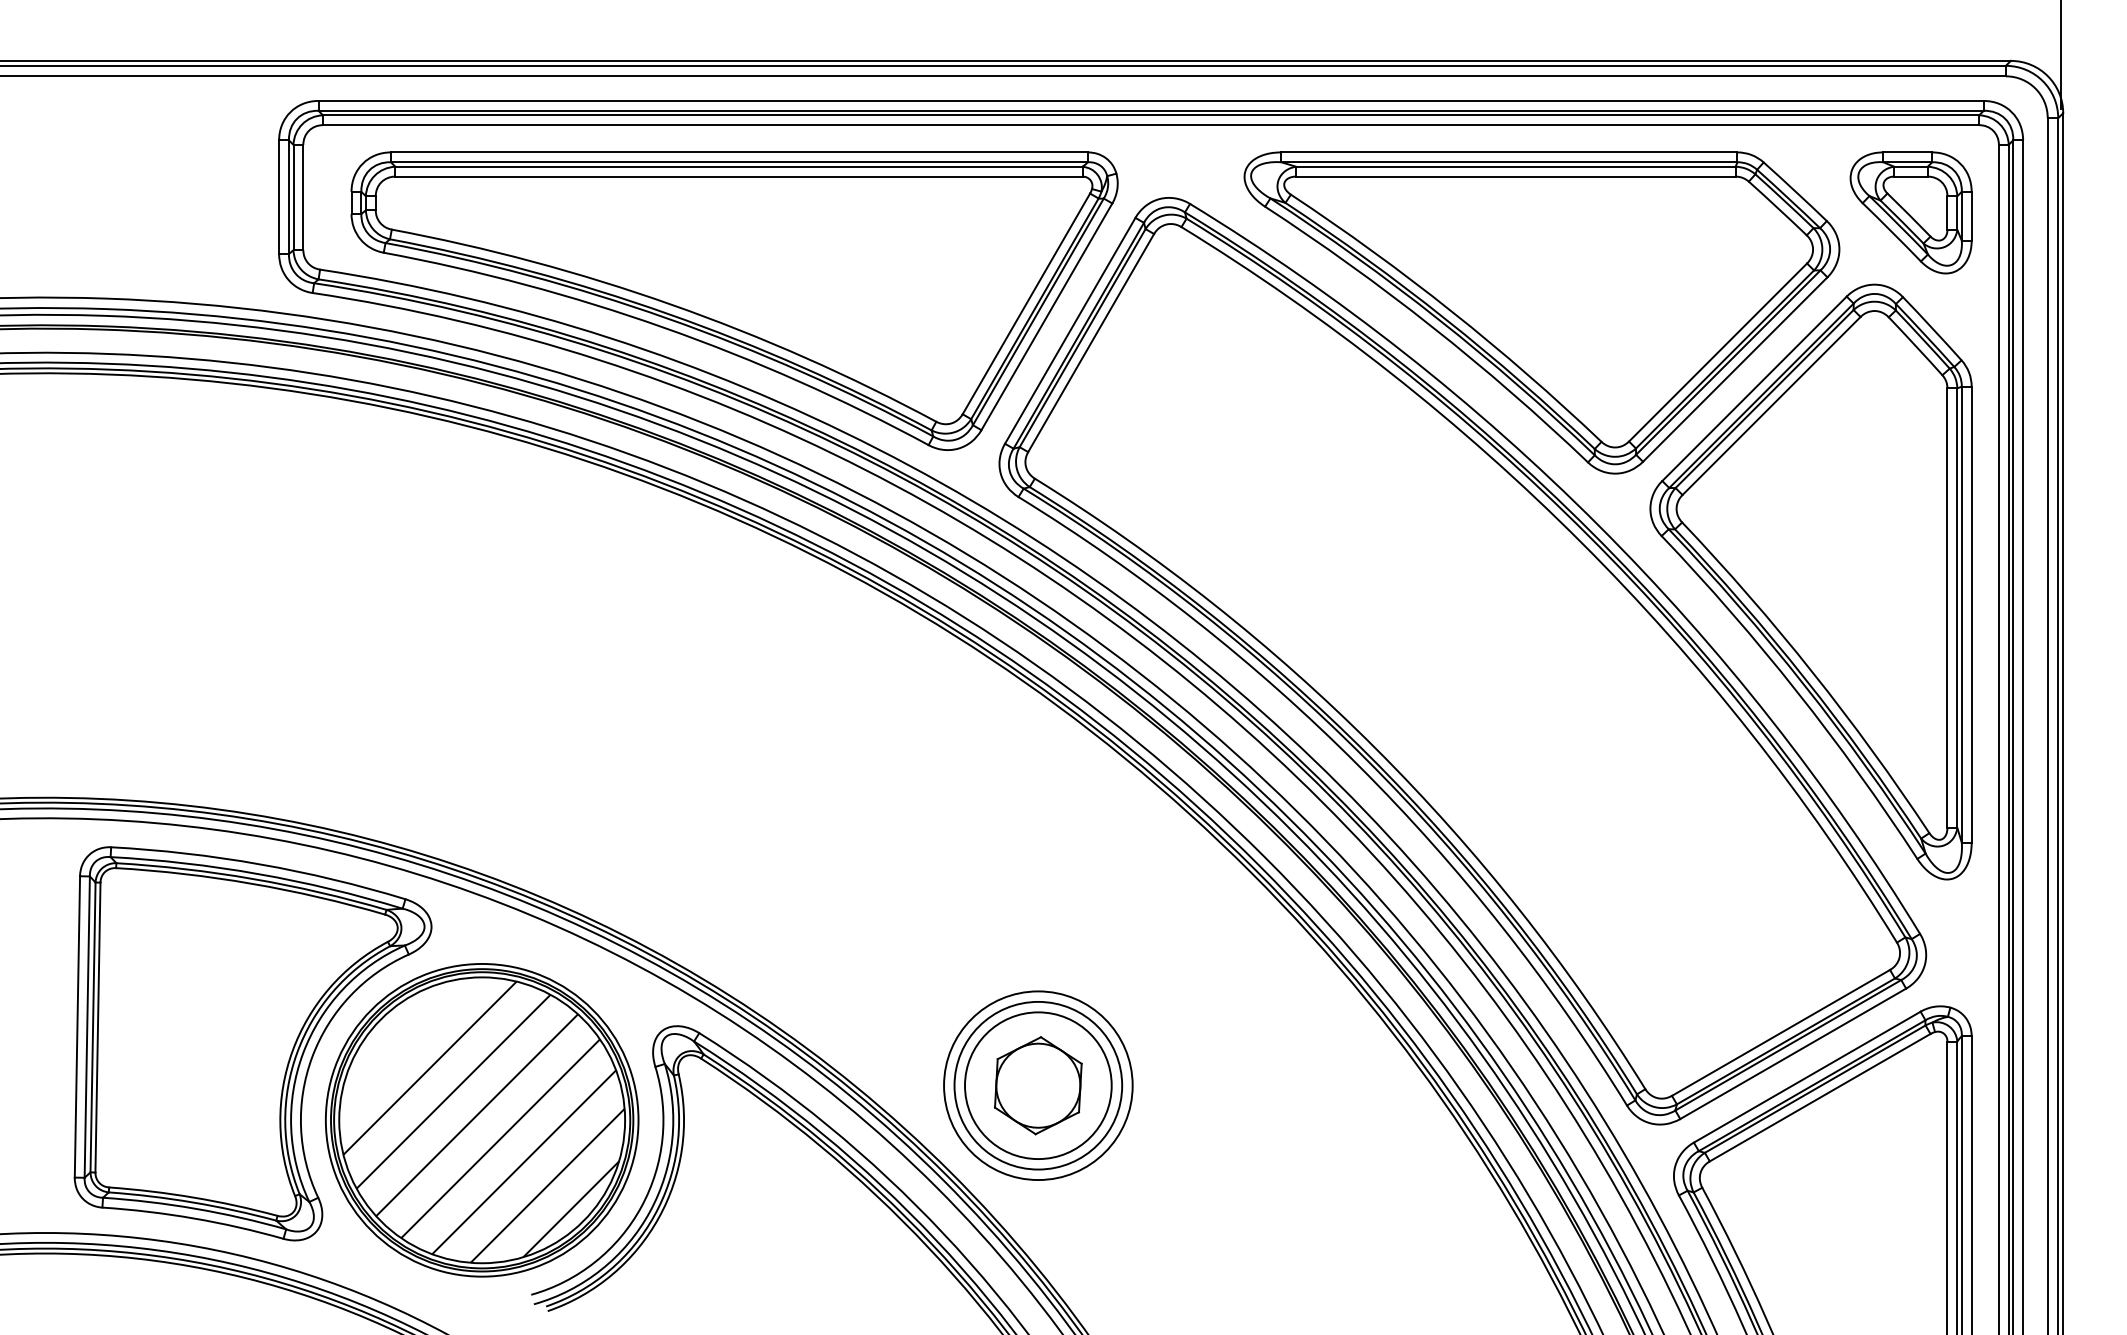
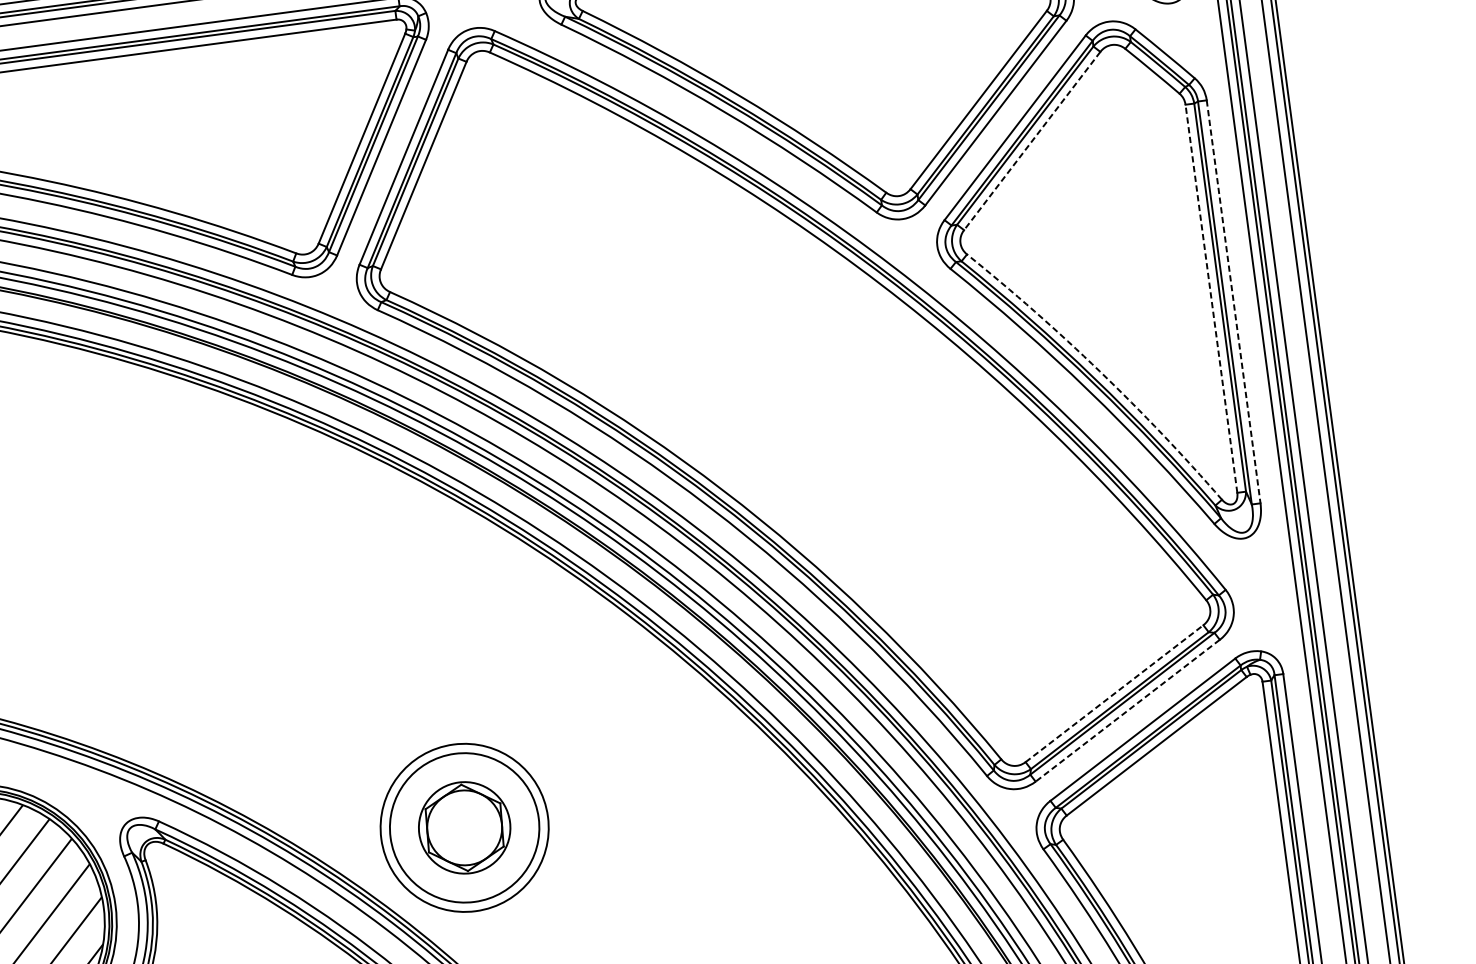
line: (1771, 406) -> (1032, 141), solid -> dashed
line: (1947, 608) -> (1211, 299), solid -> dashed
line: (1971, 615) -> (1233, 302), solid -> dashed
arc: (1812, 672) -> (1099, 371), solid -> dashed
line: (1781, 1032) -> (1114, 693), solid -> dashed
line: (1792, 1054) -> (1127, 711), solid -> dashed
circle: (1038, 1085) -> (464, 827), size x0.7

